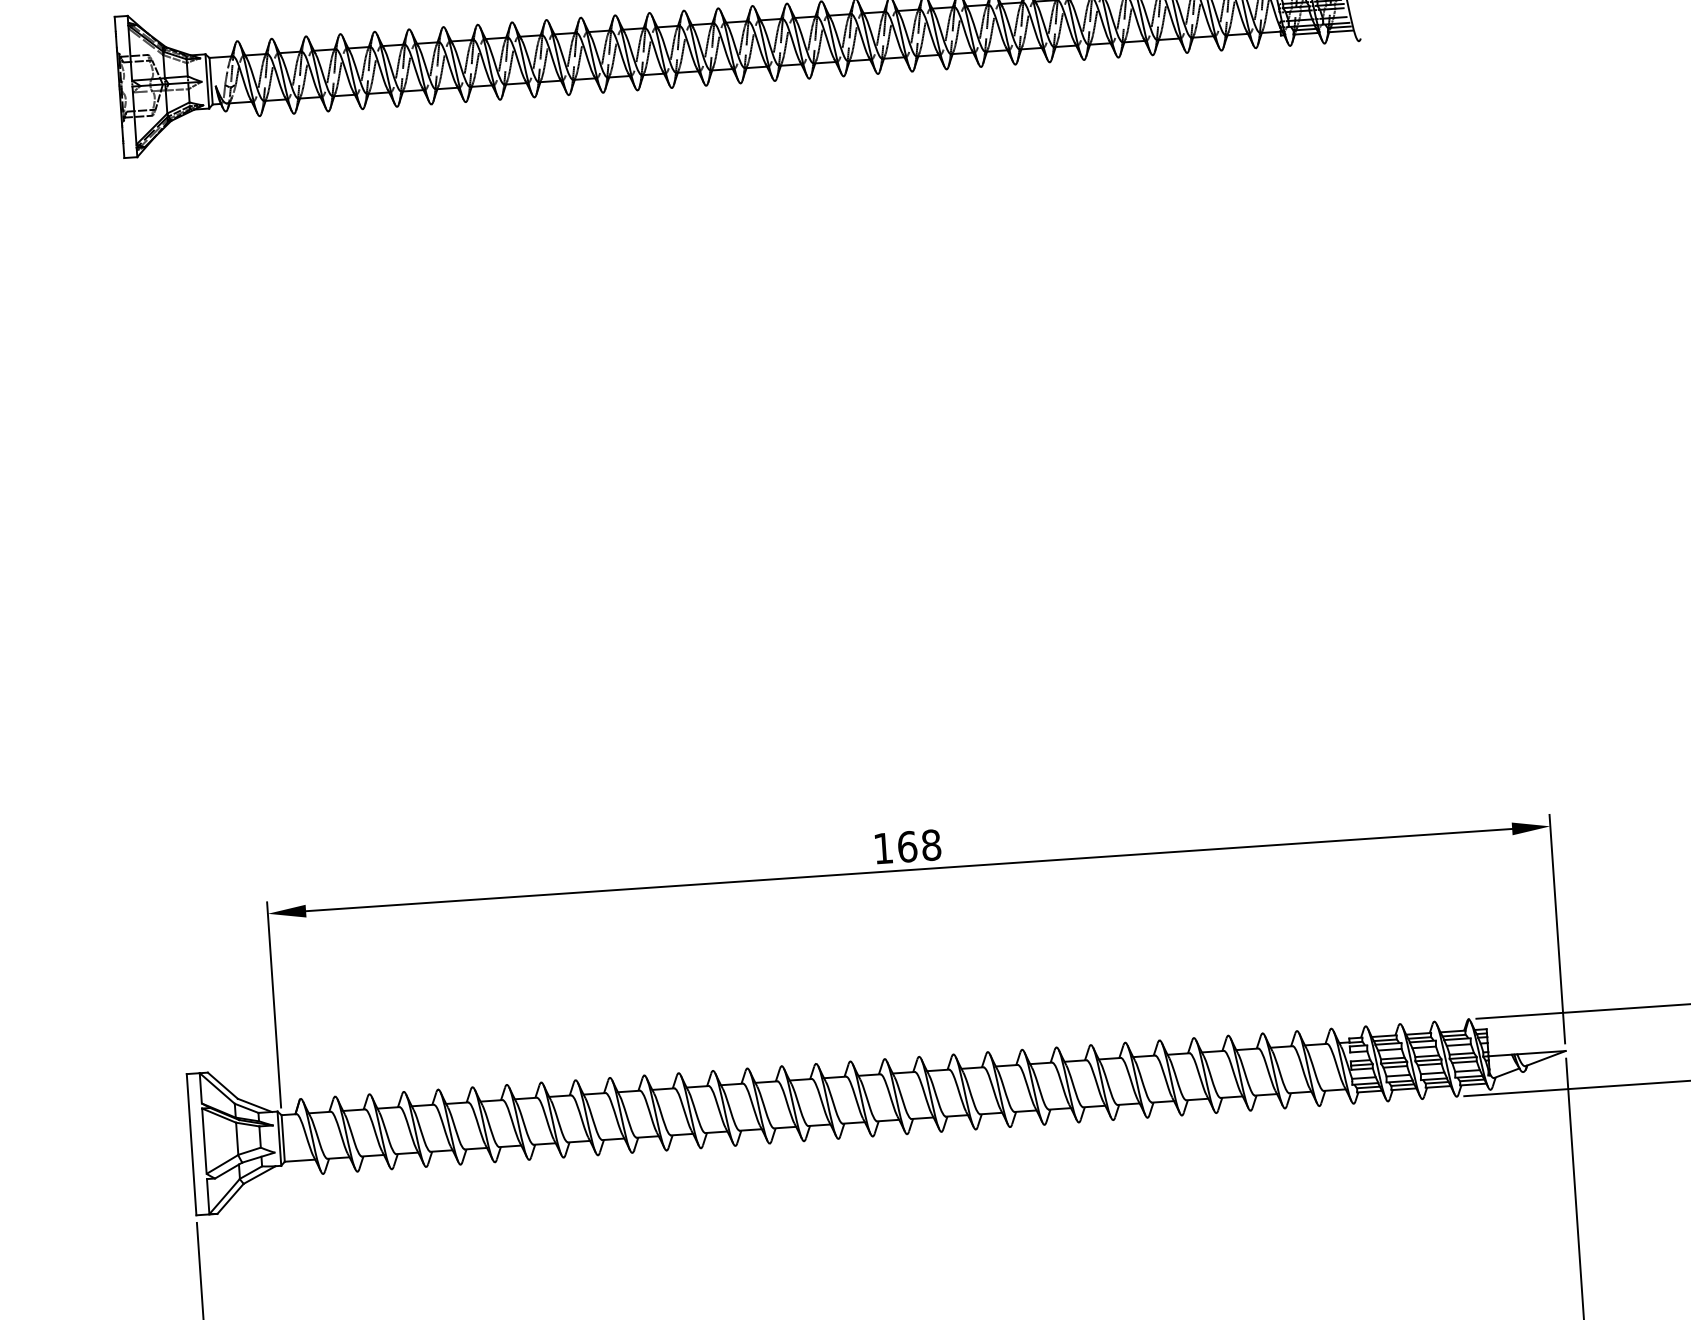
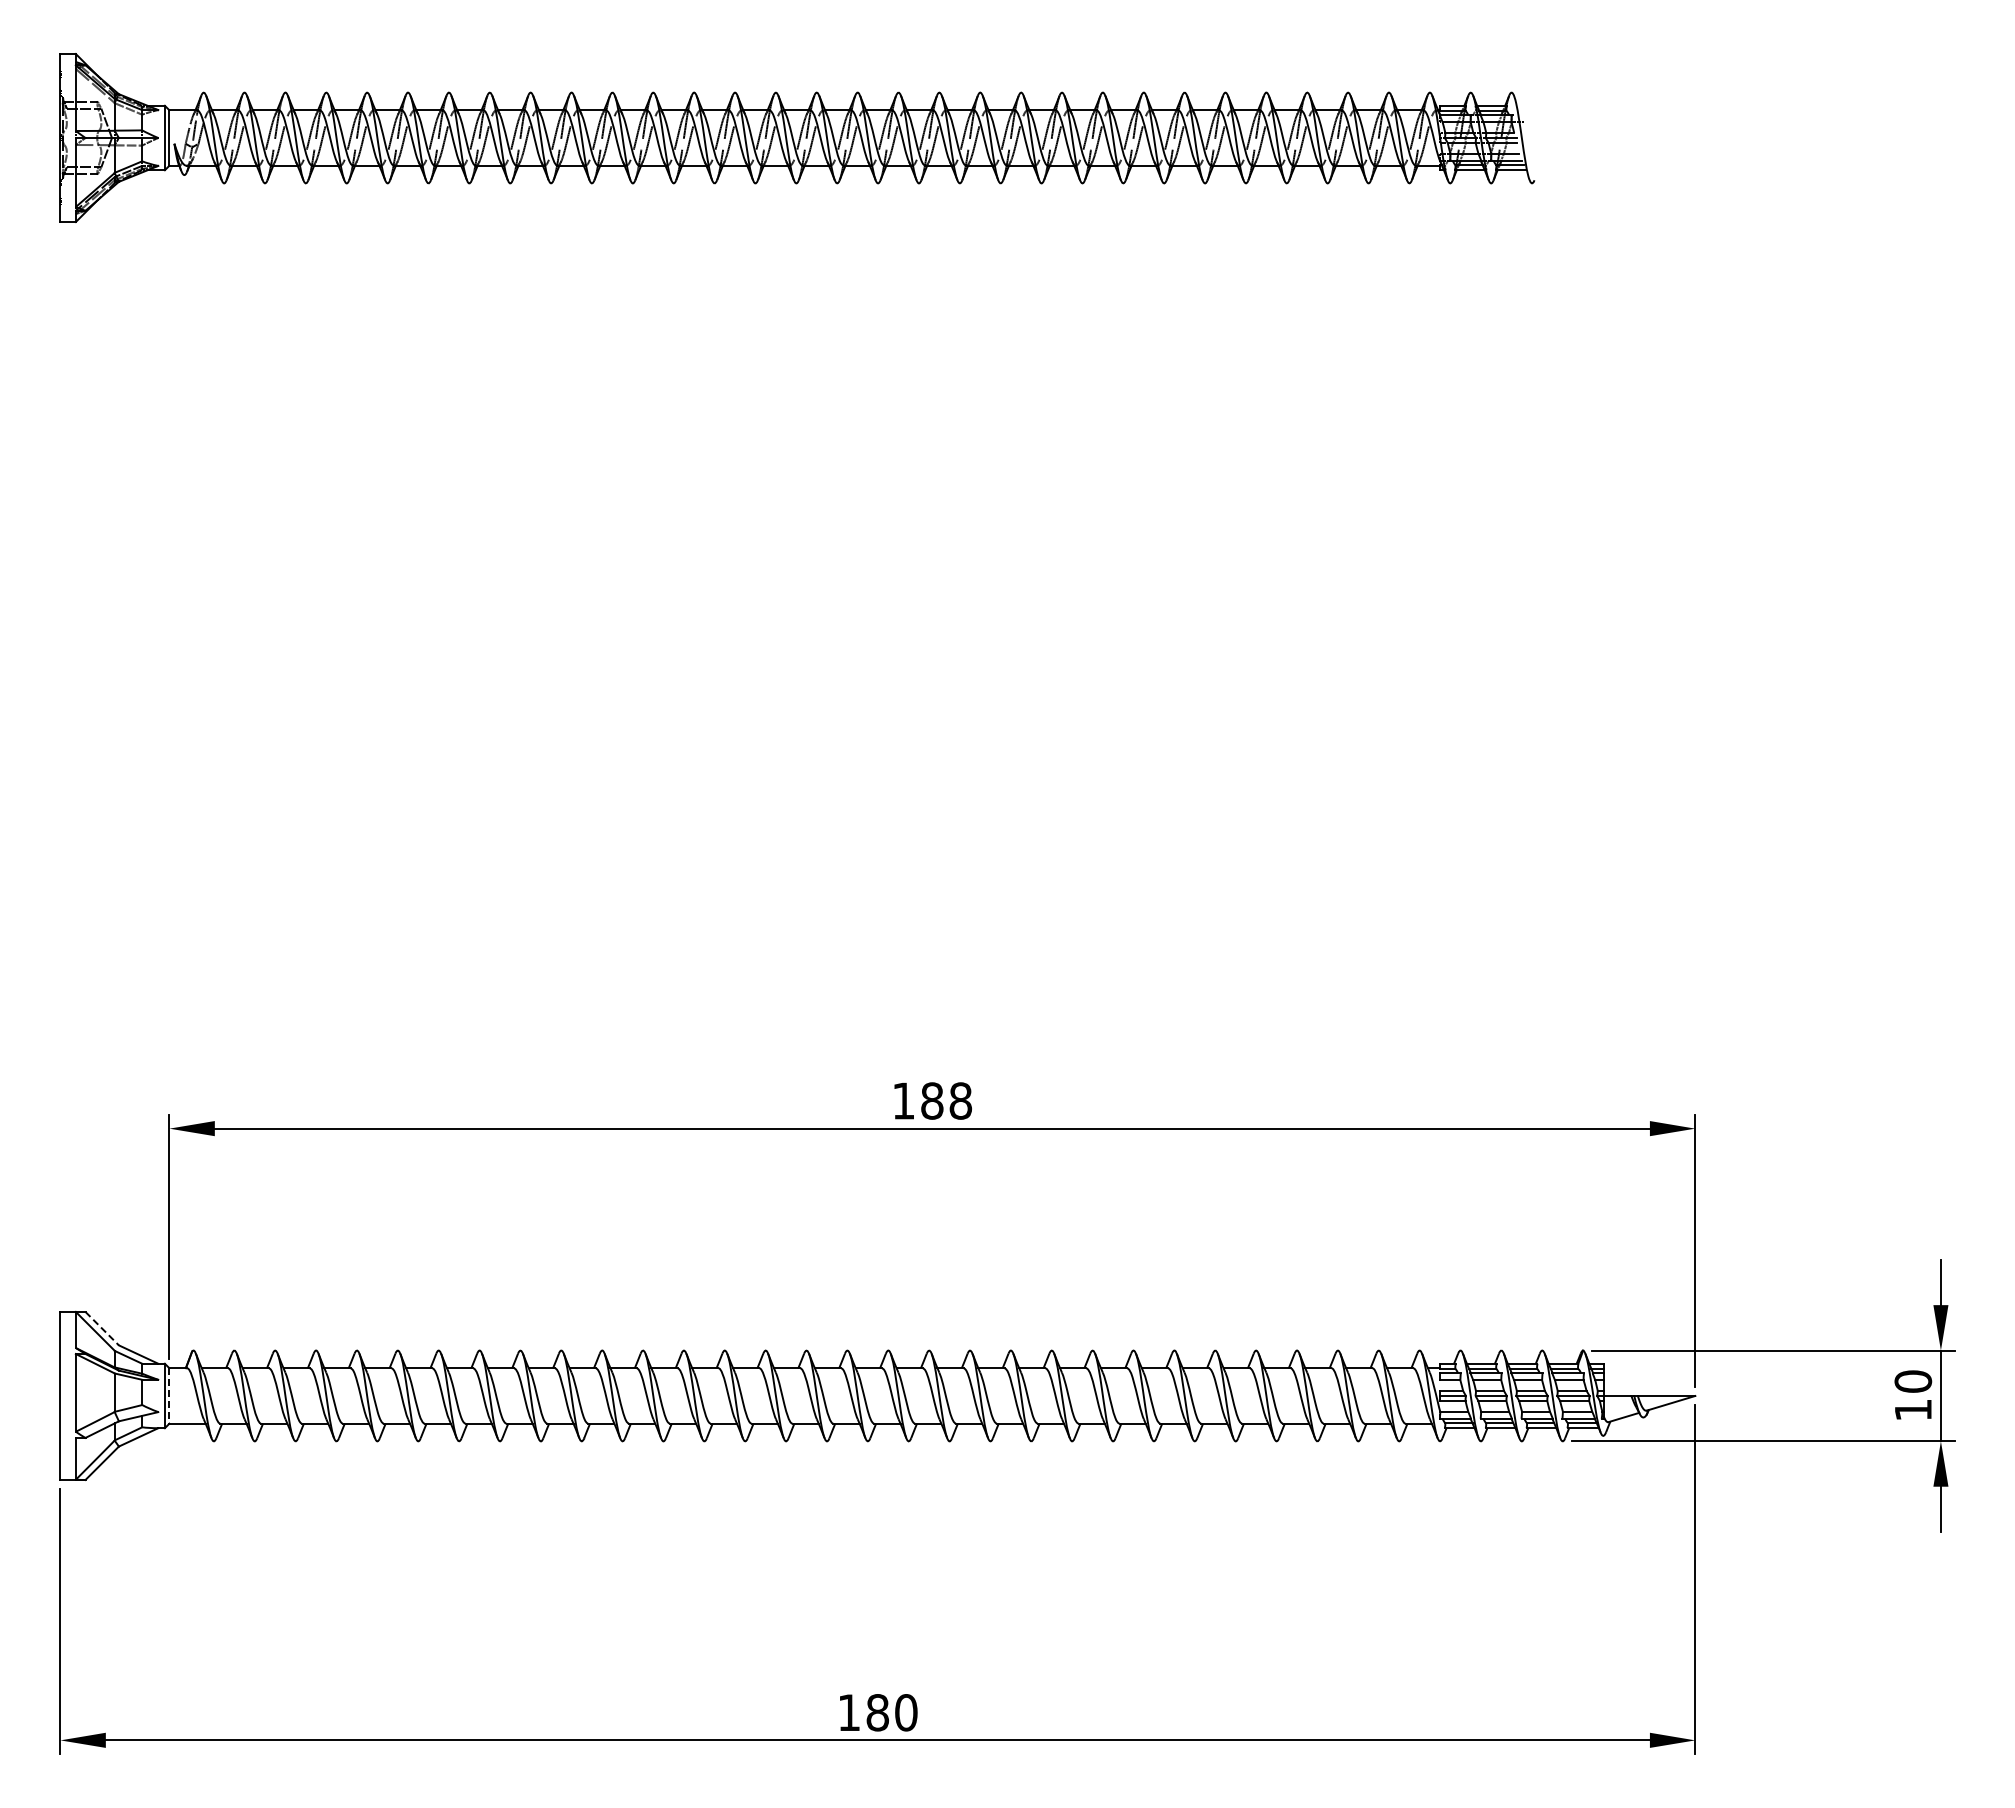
text: (907, 846) -> (932, 1100), 168 -> 188
line: (223, 1085) -> (102, 1328), solid -> dashed
line: (283, 1138) -> (169, 1395), solid -> dashed

